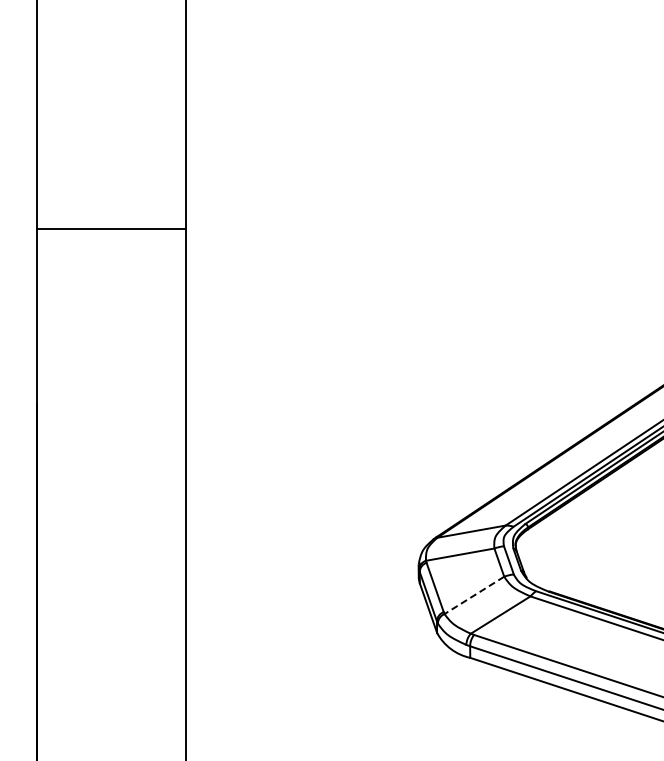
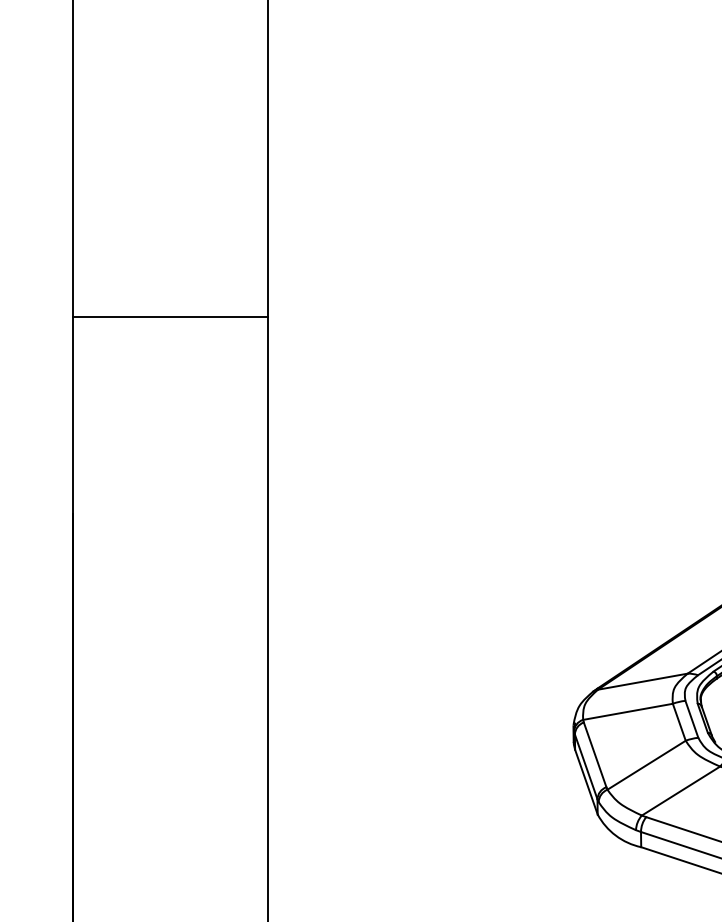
line: (111, 228) -> (170, 316), moved
line: (473, 595) -> (645, 765), dashed -> solid

